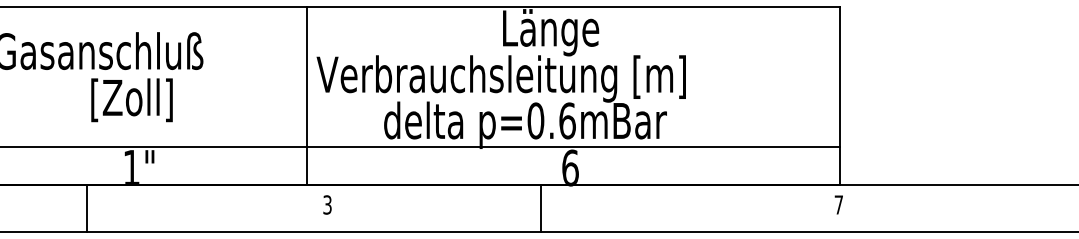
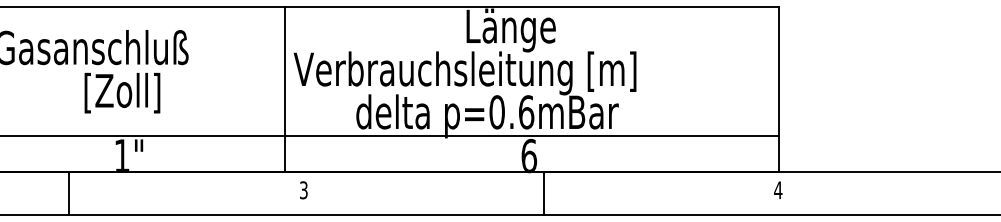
text: (838, 204) -> (777, 189), 7 -> 4
line: (86, 207) -> (69, 192), moved
line: (541, 207) -> (544, 192), moved

